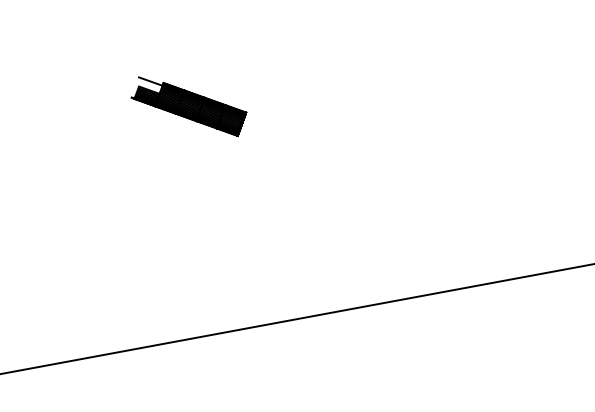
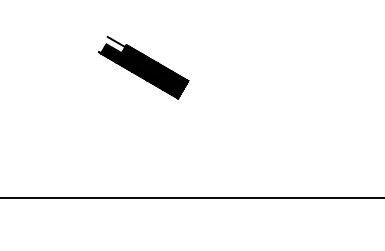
part: (189, 106) -> (143, 67), size x1.43

